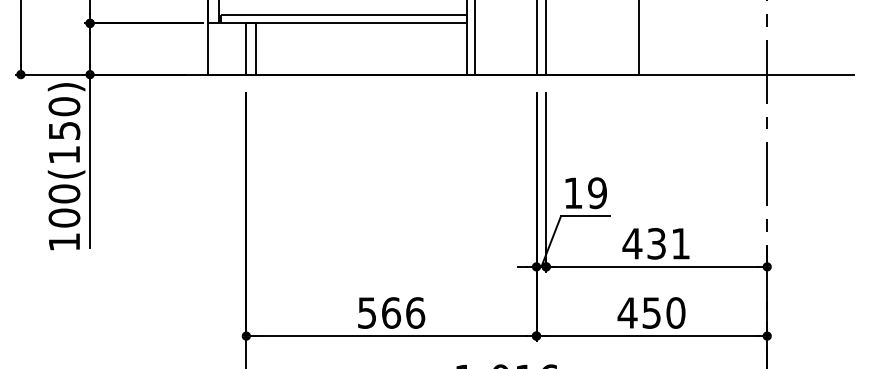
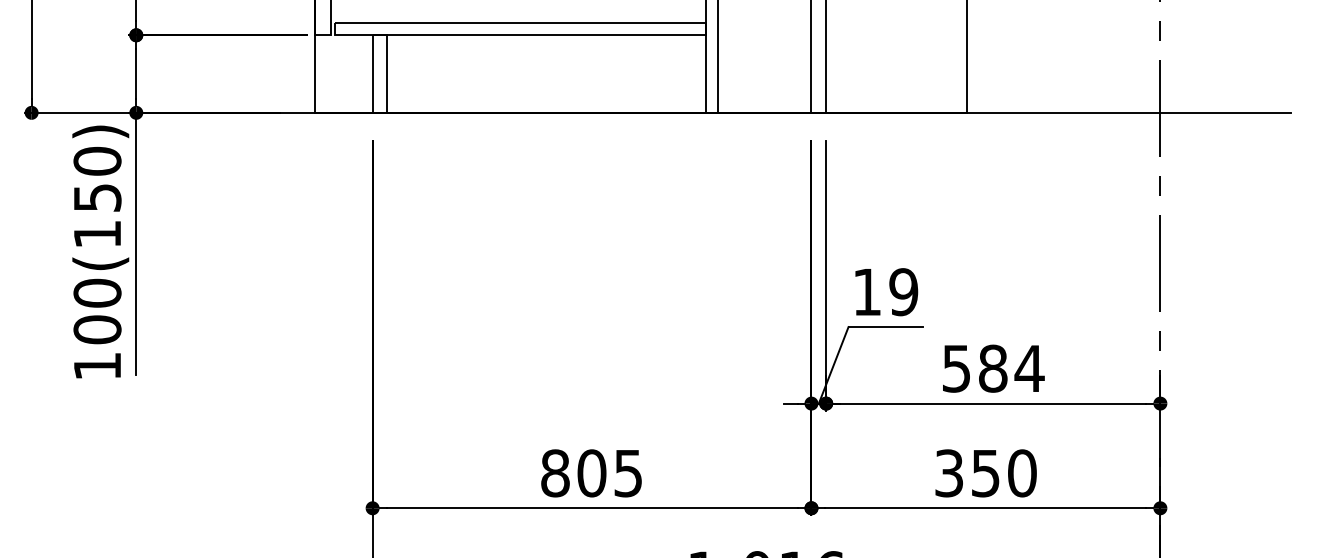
text: (656, 243) -> (992, 368), 431 -> 584
text: (391, 312) -> (592, 472), 566 -> 805
text: (627, 312) -> (949, 472), 450 -> 350

